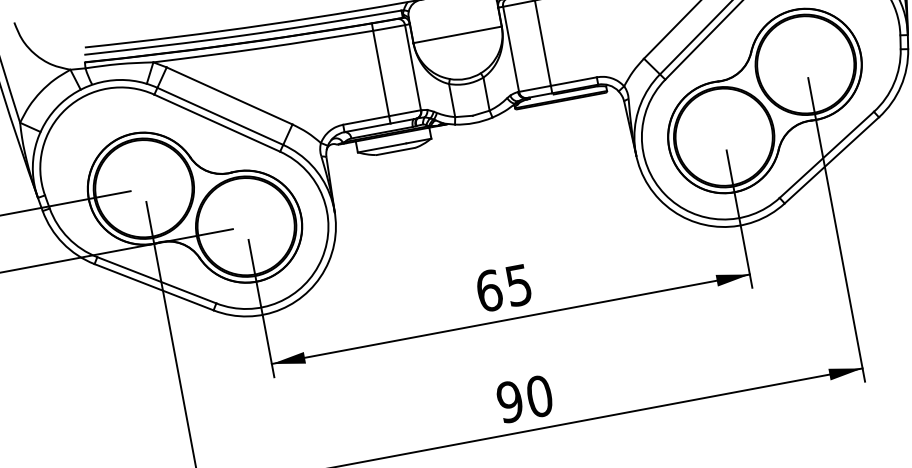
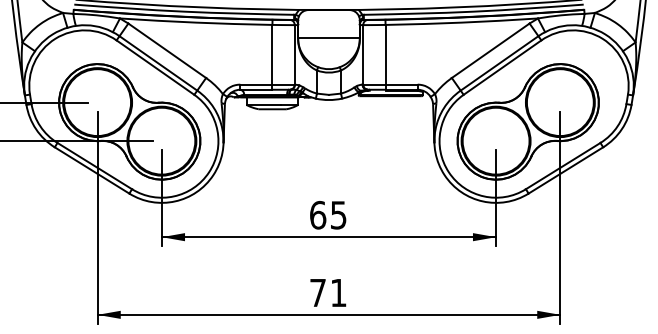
text: (523, 398) -> (327, 292), 90 -> 71

